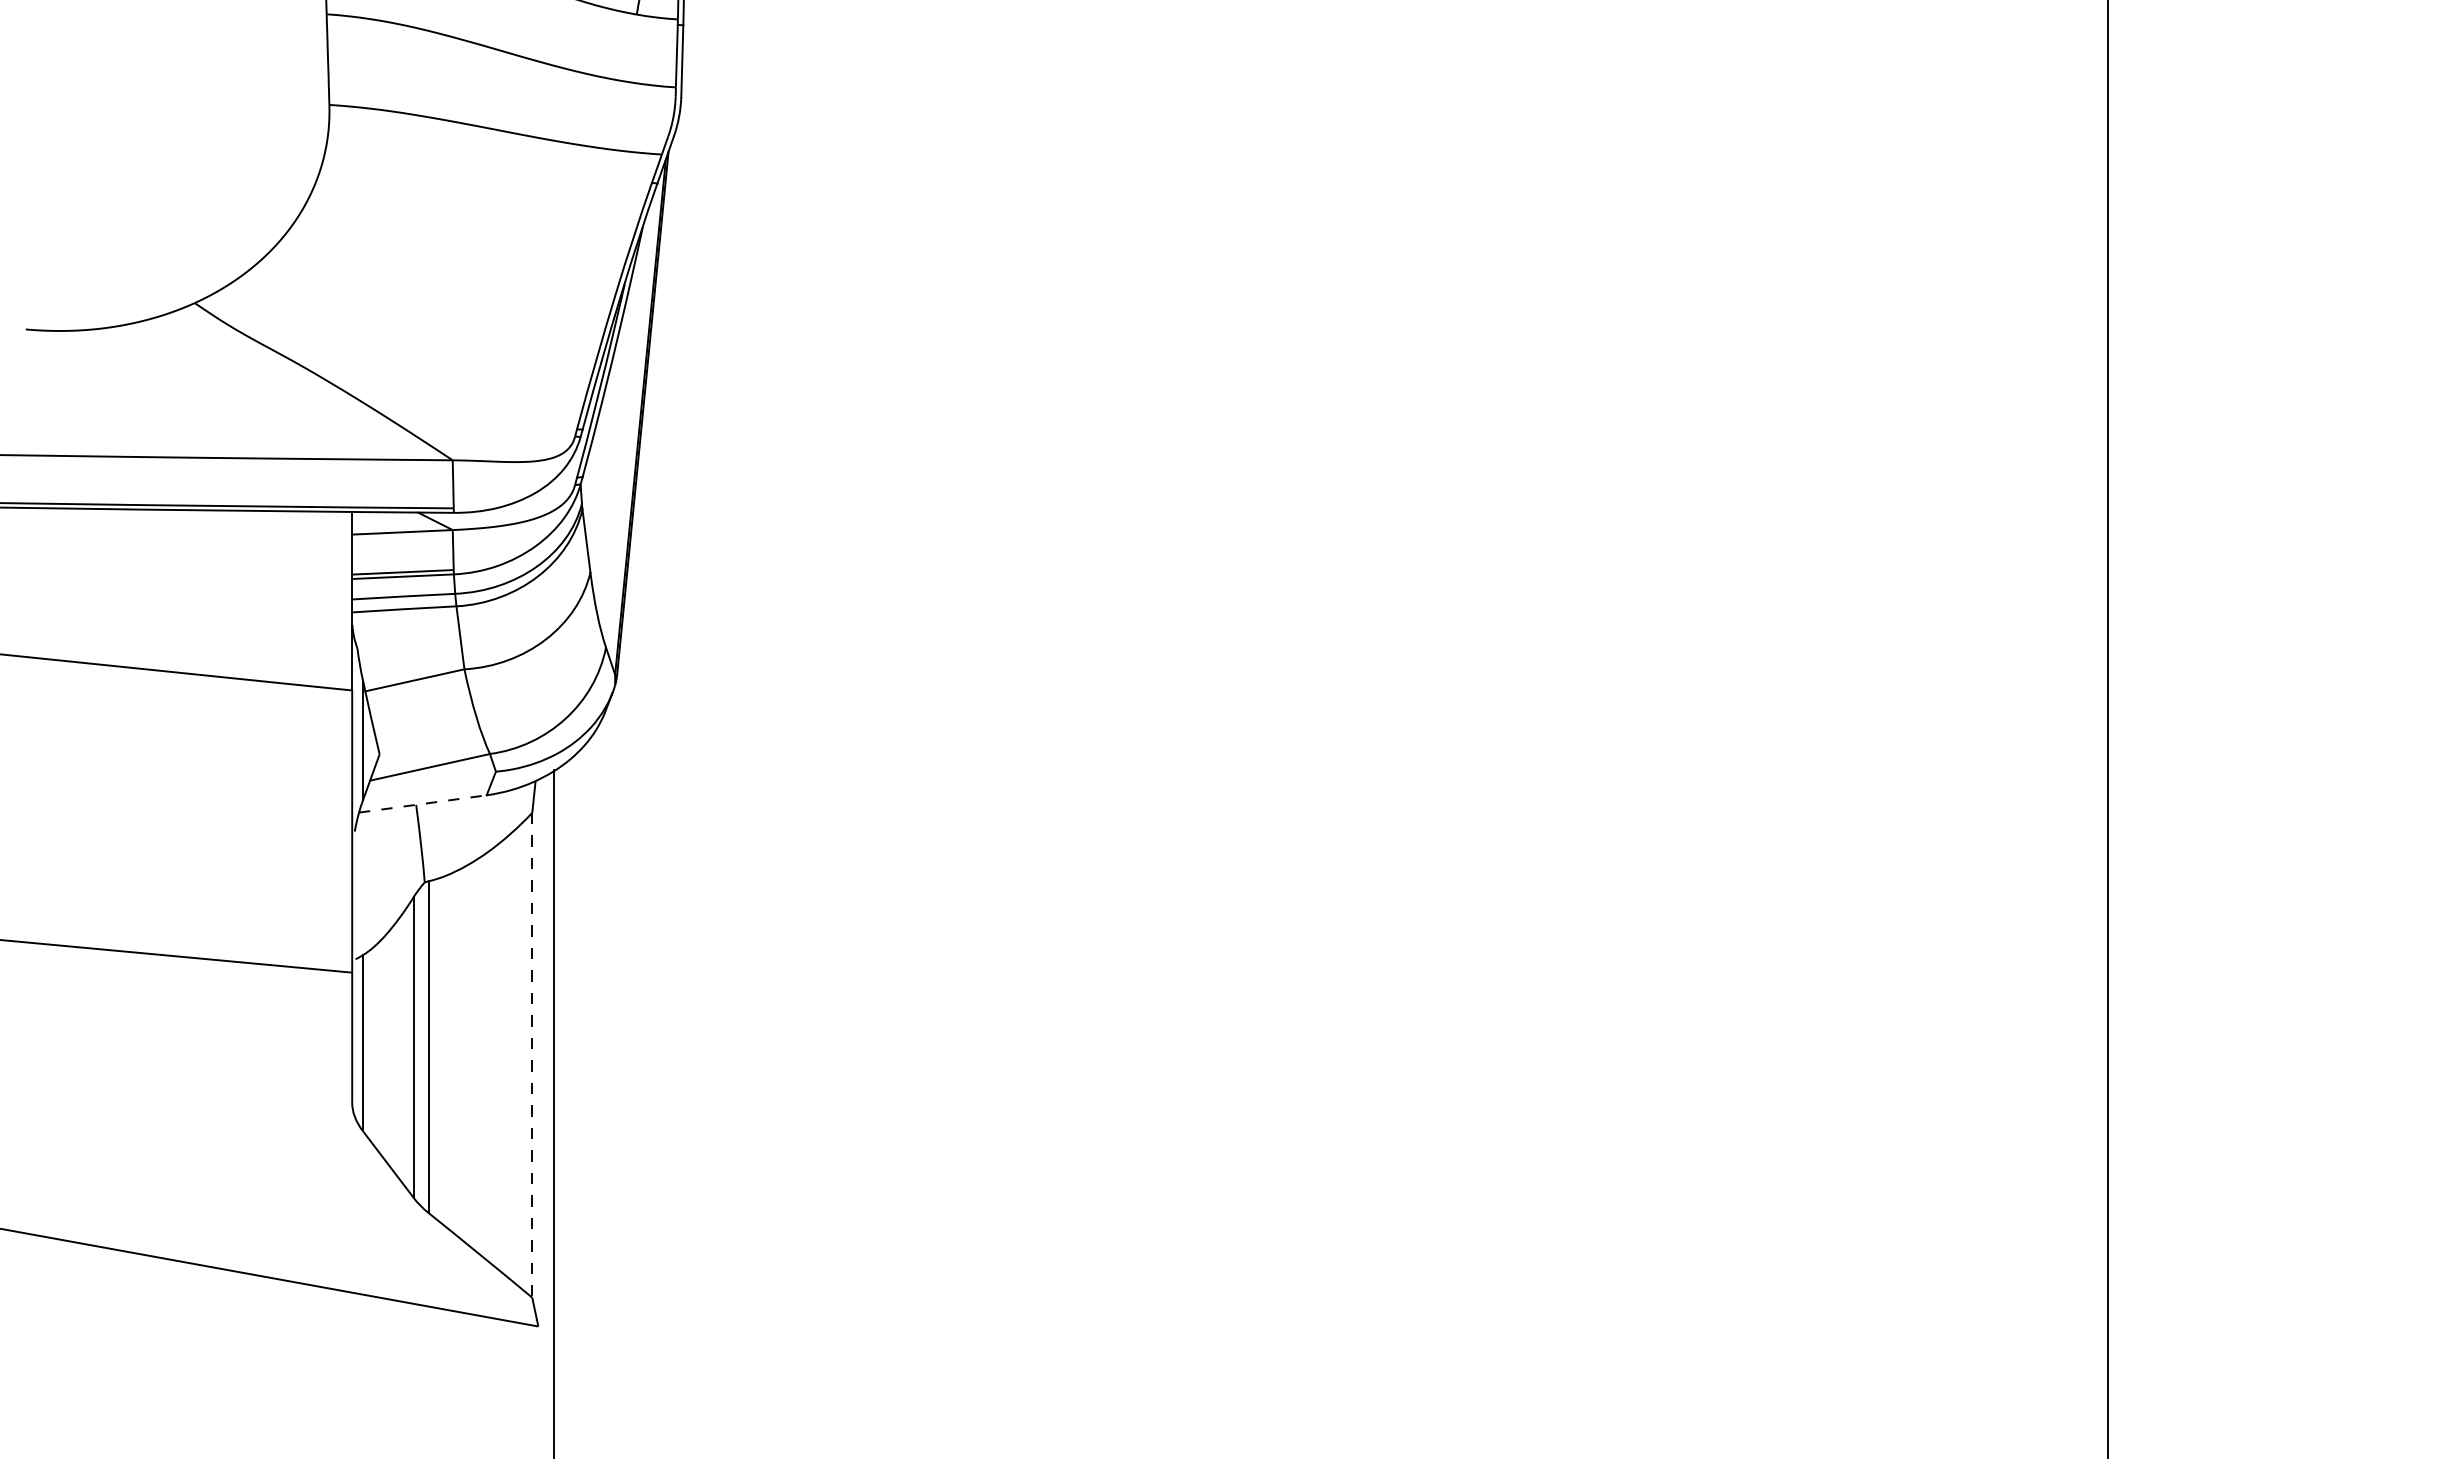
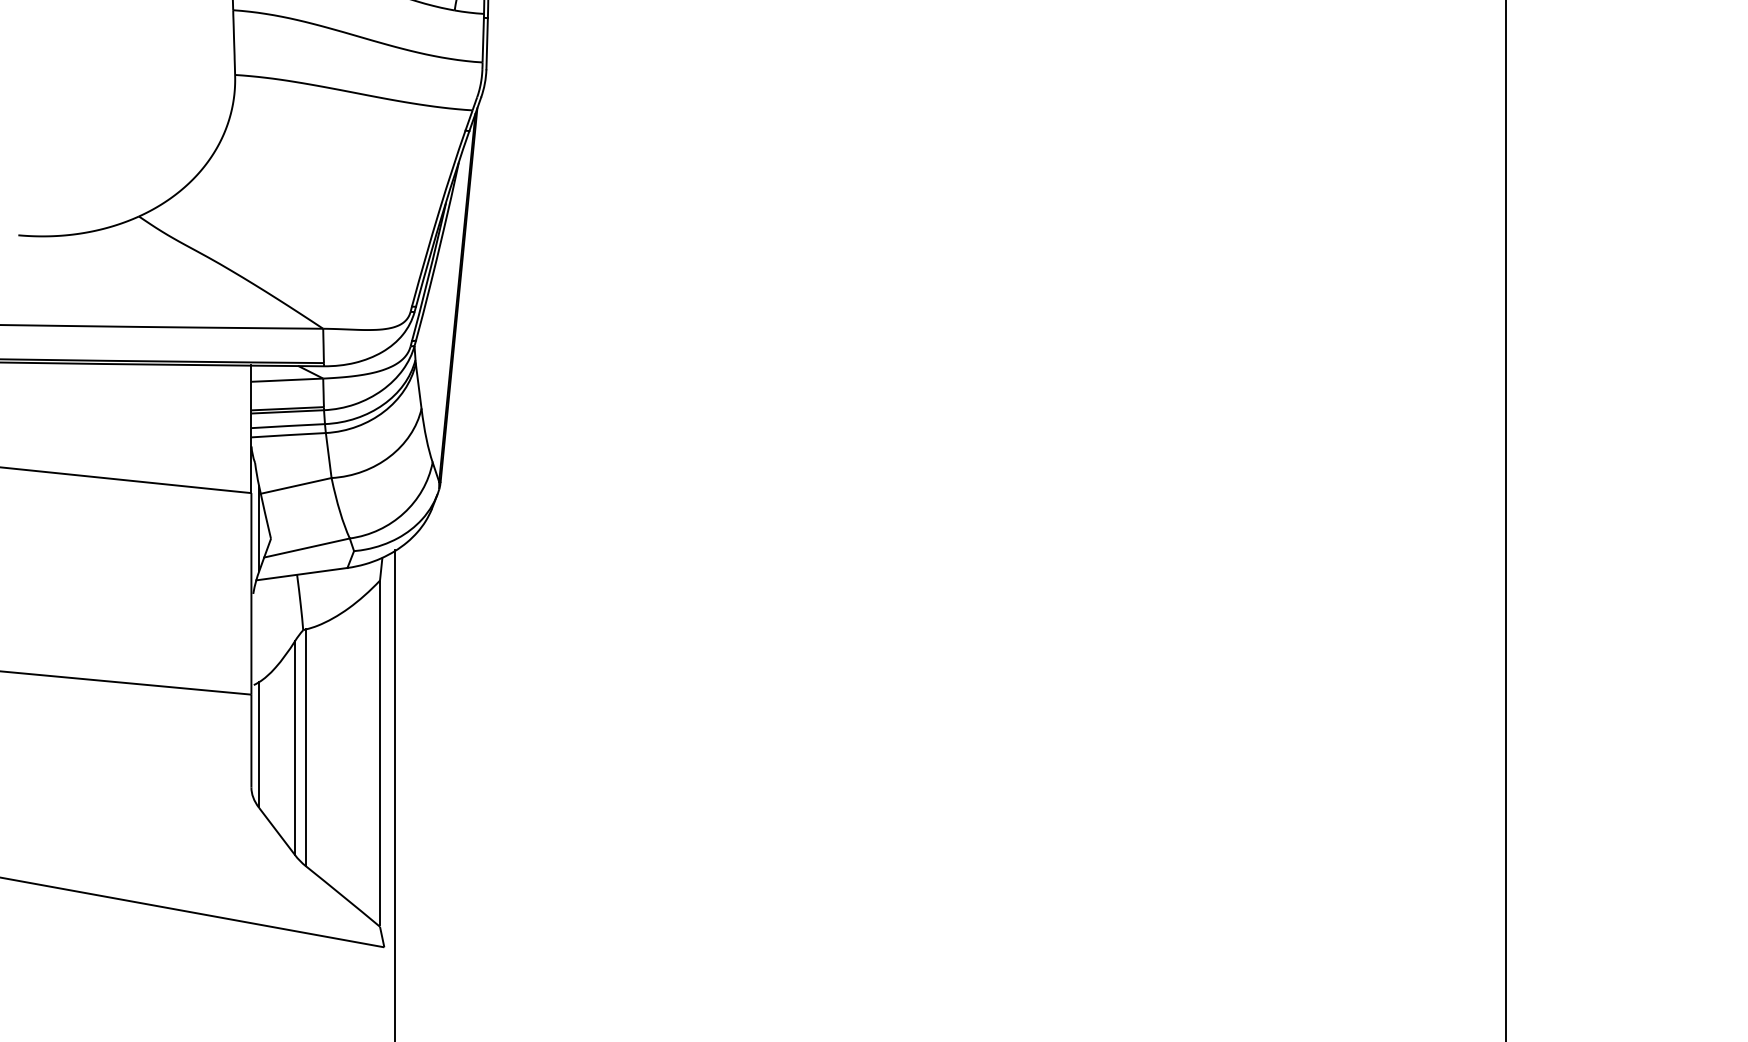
line: (422, 804) -> (301, 574), dashed -> solid
line: (532, 1055) -> (380, 753), dashed -> solid

